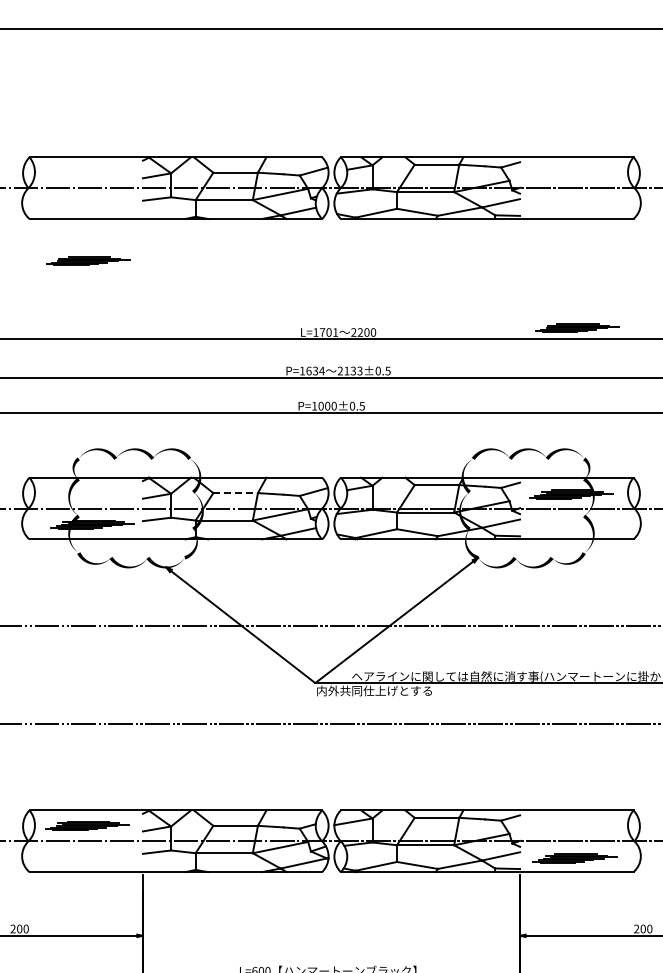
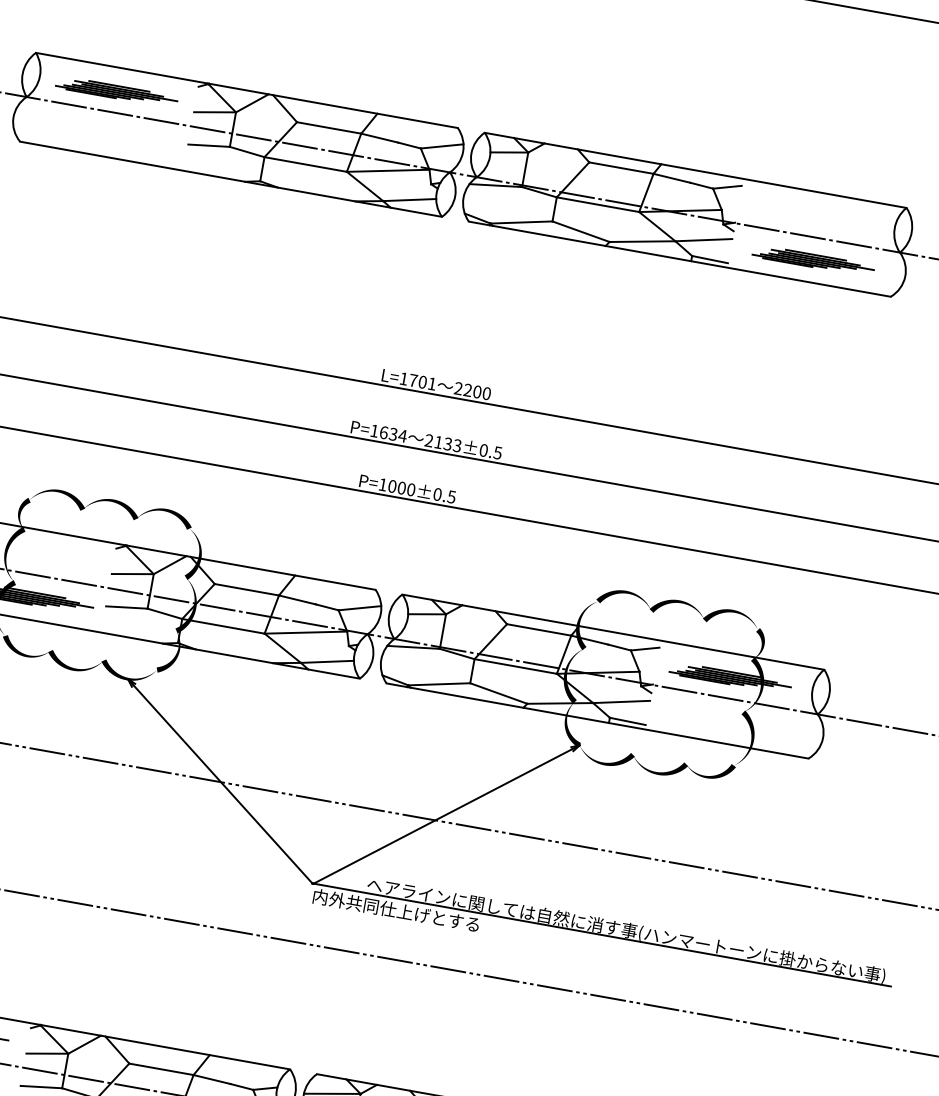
part: (88, 260) -> (116, 91), moved
part: (577, 327) -> (813, 260), moved
line: (236, 493) -> (248, 590), dashed -> solid

